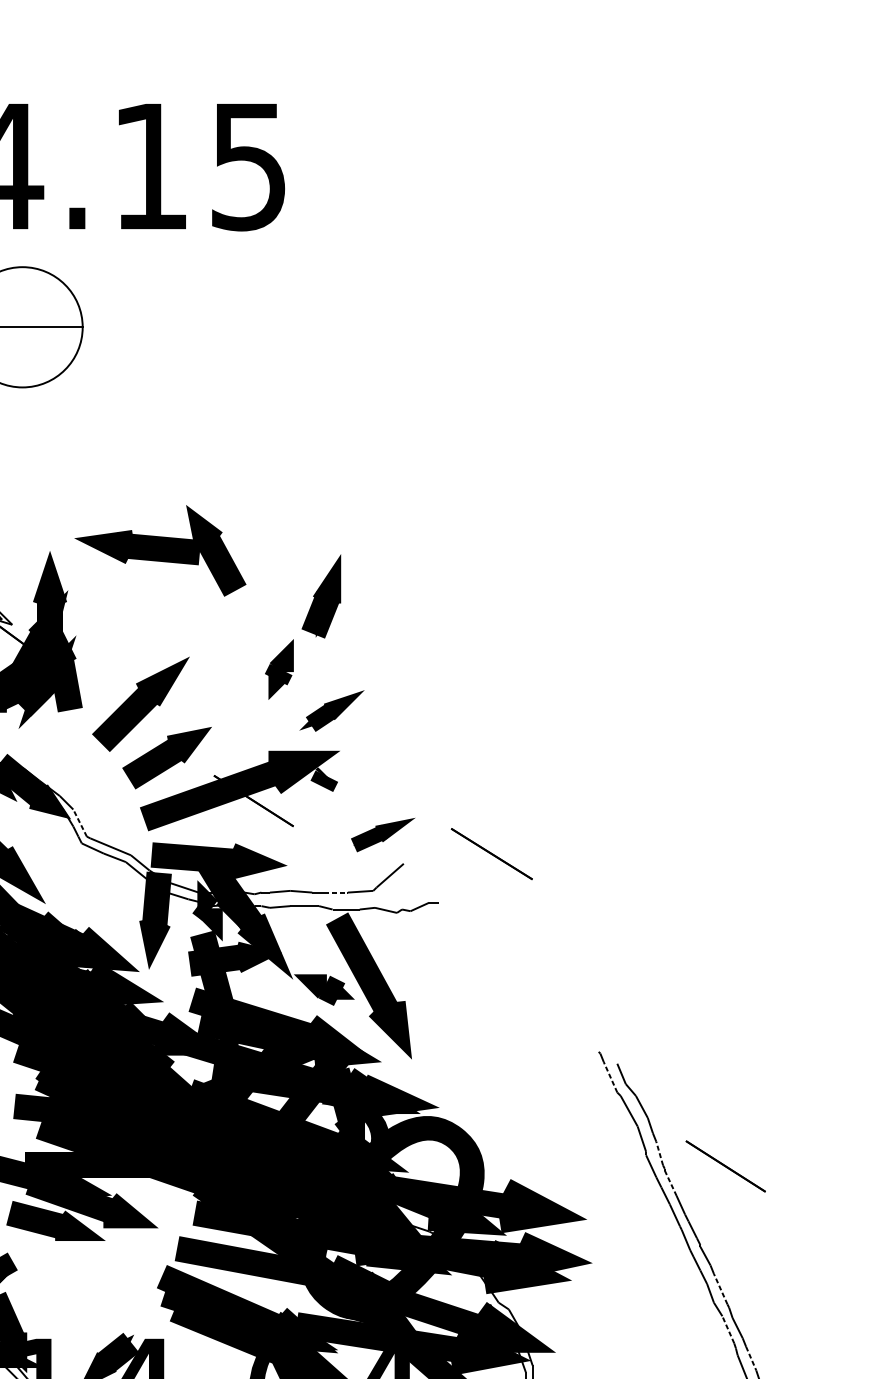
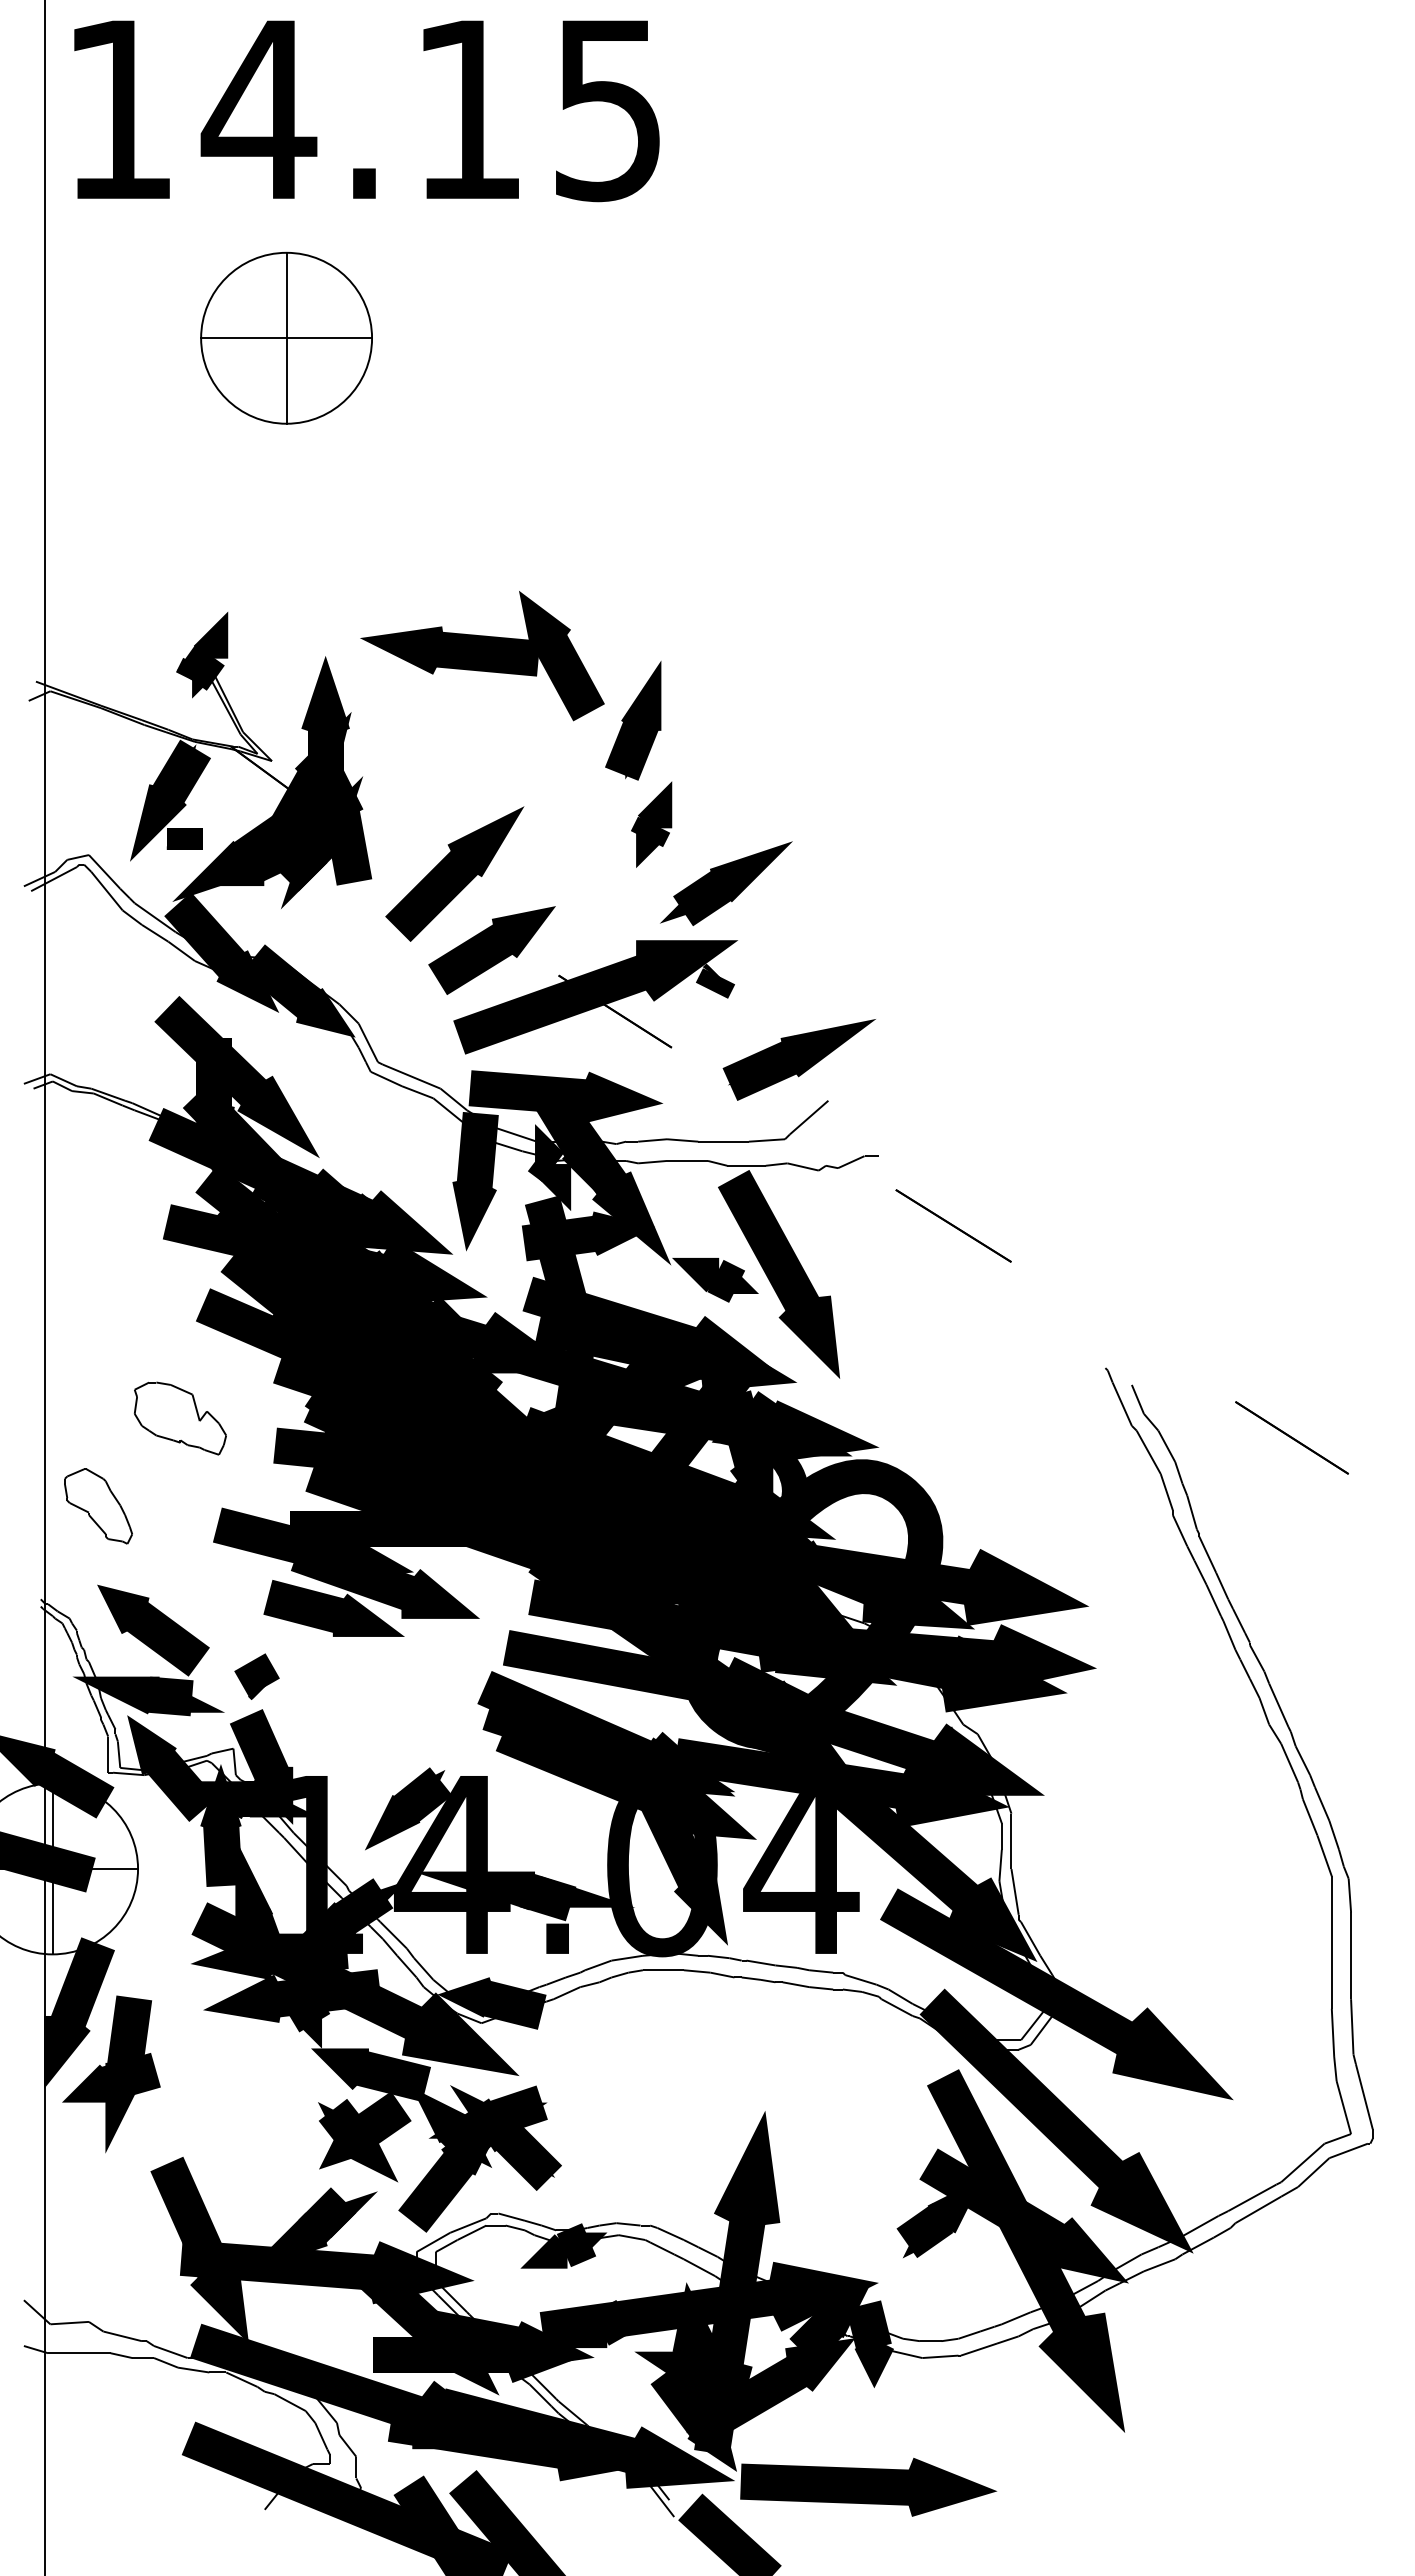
line: (22, 326) -> (286, 337), added
part: (321, 596) -> (633, 720), moved
part: (332, 710) -> (726, 883), size x1.43
line: (80, 822) -> (368, 1042), dashed -> solid
part: (382, 834) -> (798, 1059), size x1.67
line: (491, 853) -> (953, 1225), moved
line: (336, 892) -> (732, 1141), dashed -> solid
line: (610, 1077) -> (1122, 1404), dashed -> solid
line: (659, 1153) -> (1192, 1512), dashed -> solid
line: (725, 1166) -> (1291, 1437), moved
line: (670, 1183) -> (1207, 1554), dashed -> solid
line: (720, 1289) -> (1278, 1705), dashed -> solid
line: (728, 1329) -> (1289, 1762), dashed -> solid
line: (751, 1358) -> (1322, 1804), dashed -> solid

